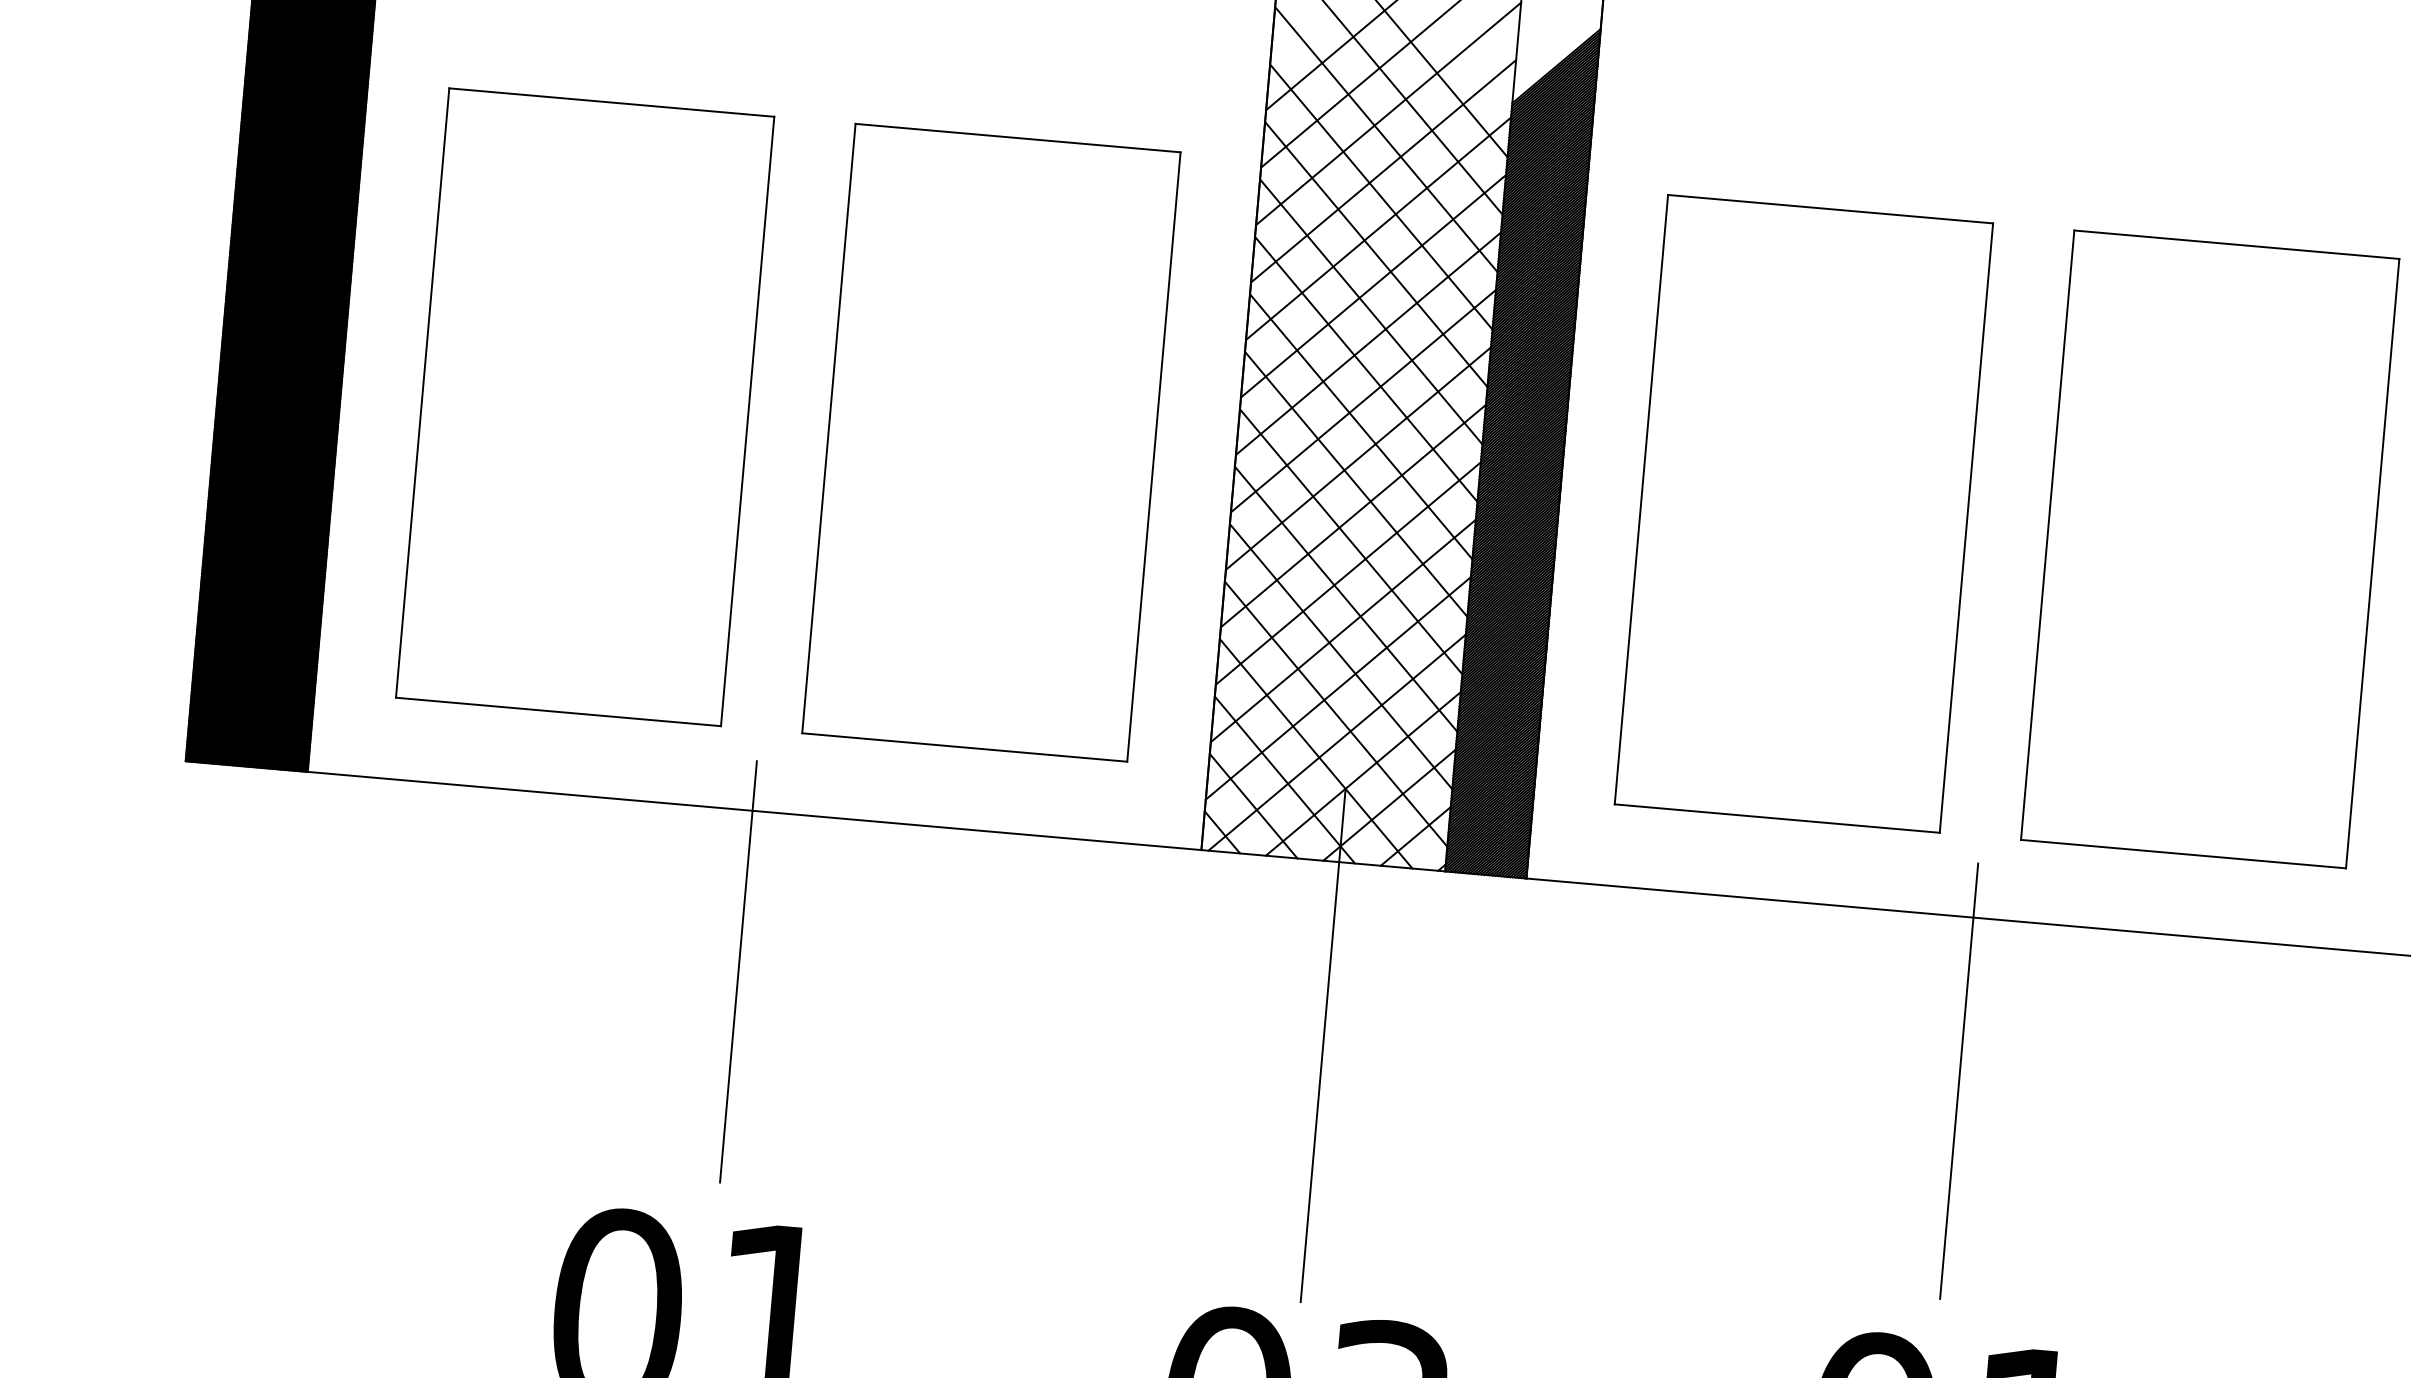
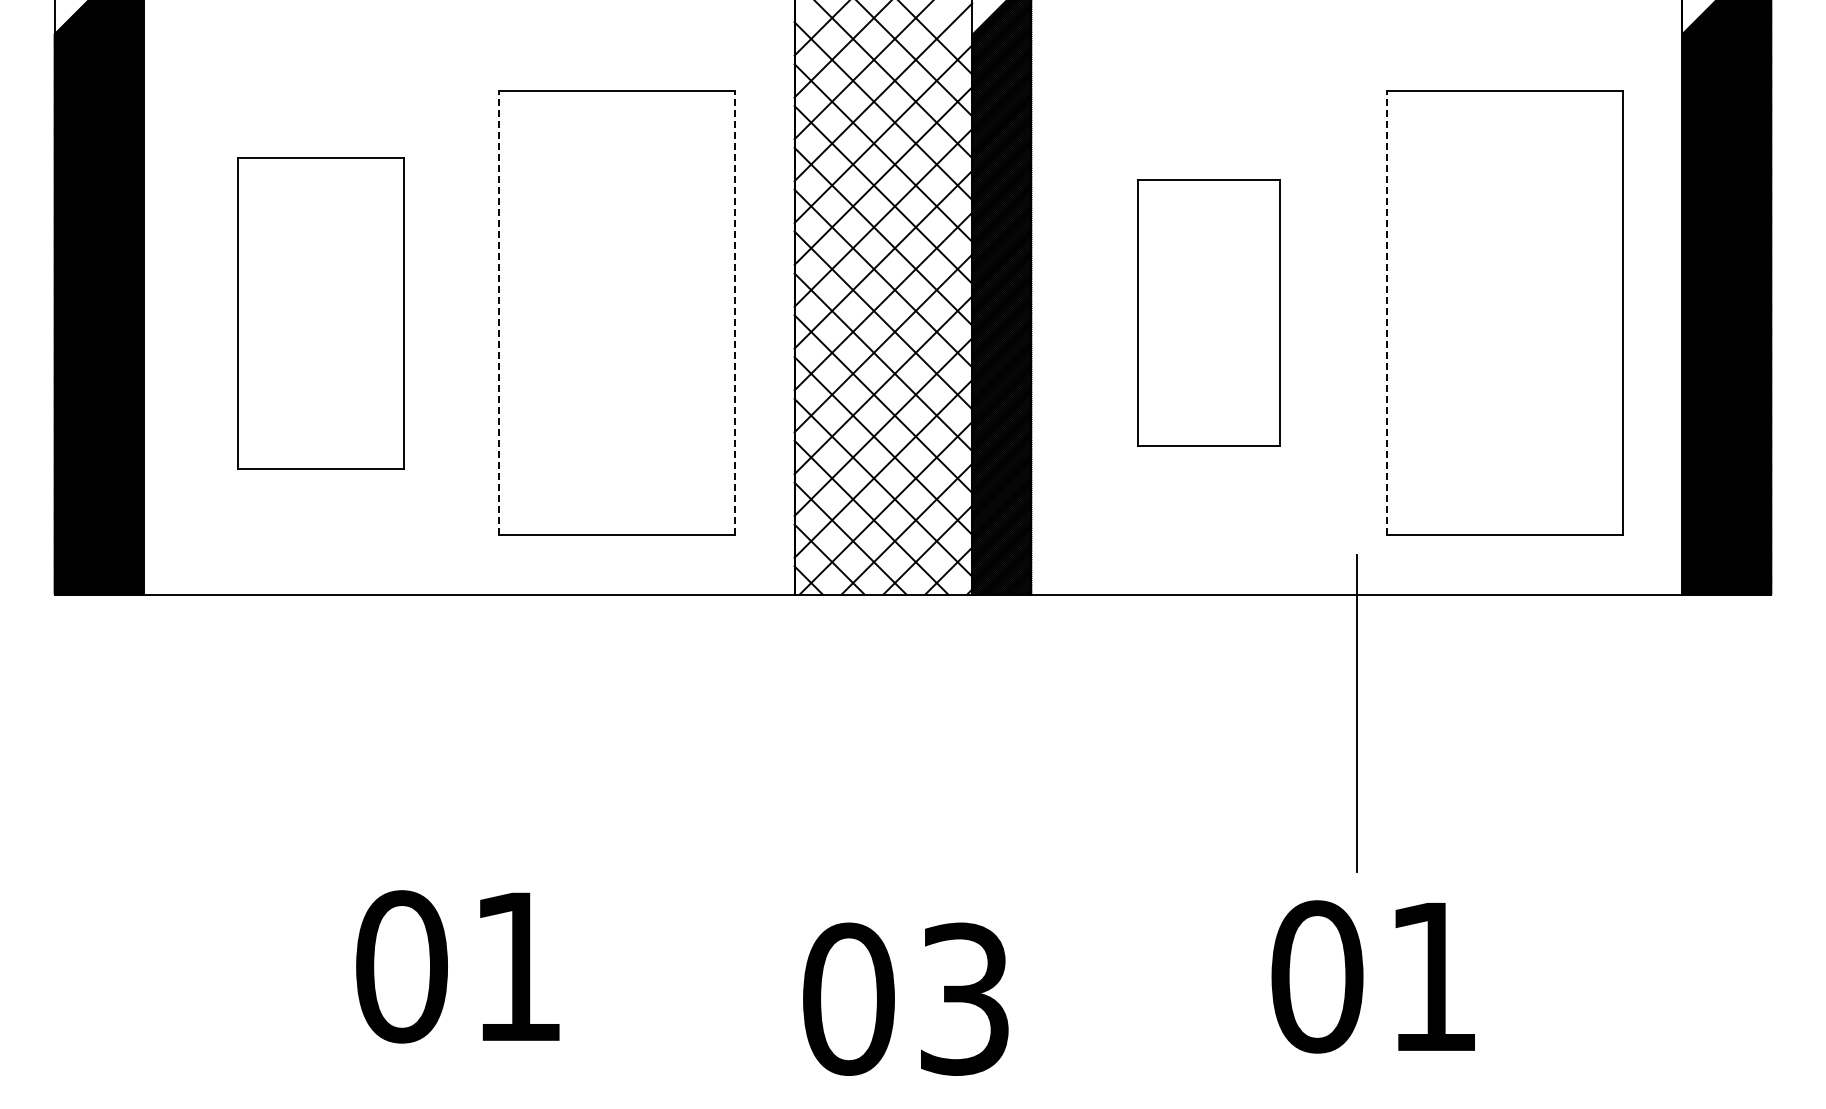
part: (584, 405) -> (320, 312), size x0.7
line: (828, 428) -> (498, 313), solid -> dashed
line: (1154, 457) -> (735, 313), solid -> dashed
part: (1803, 512) -> (1208, 312), size x0.6
line: (2047, 535) -> (1386, 313), solid -> dashed
line: (738, 971) -> (467, 711), removed
line: (1322, 1045) -> (894, 728), removed

